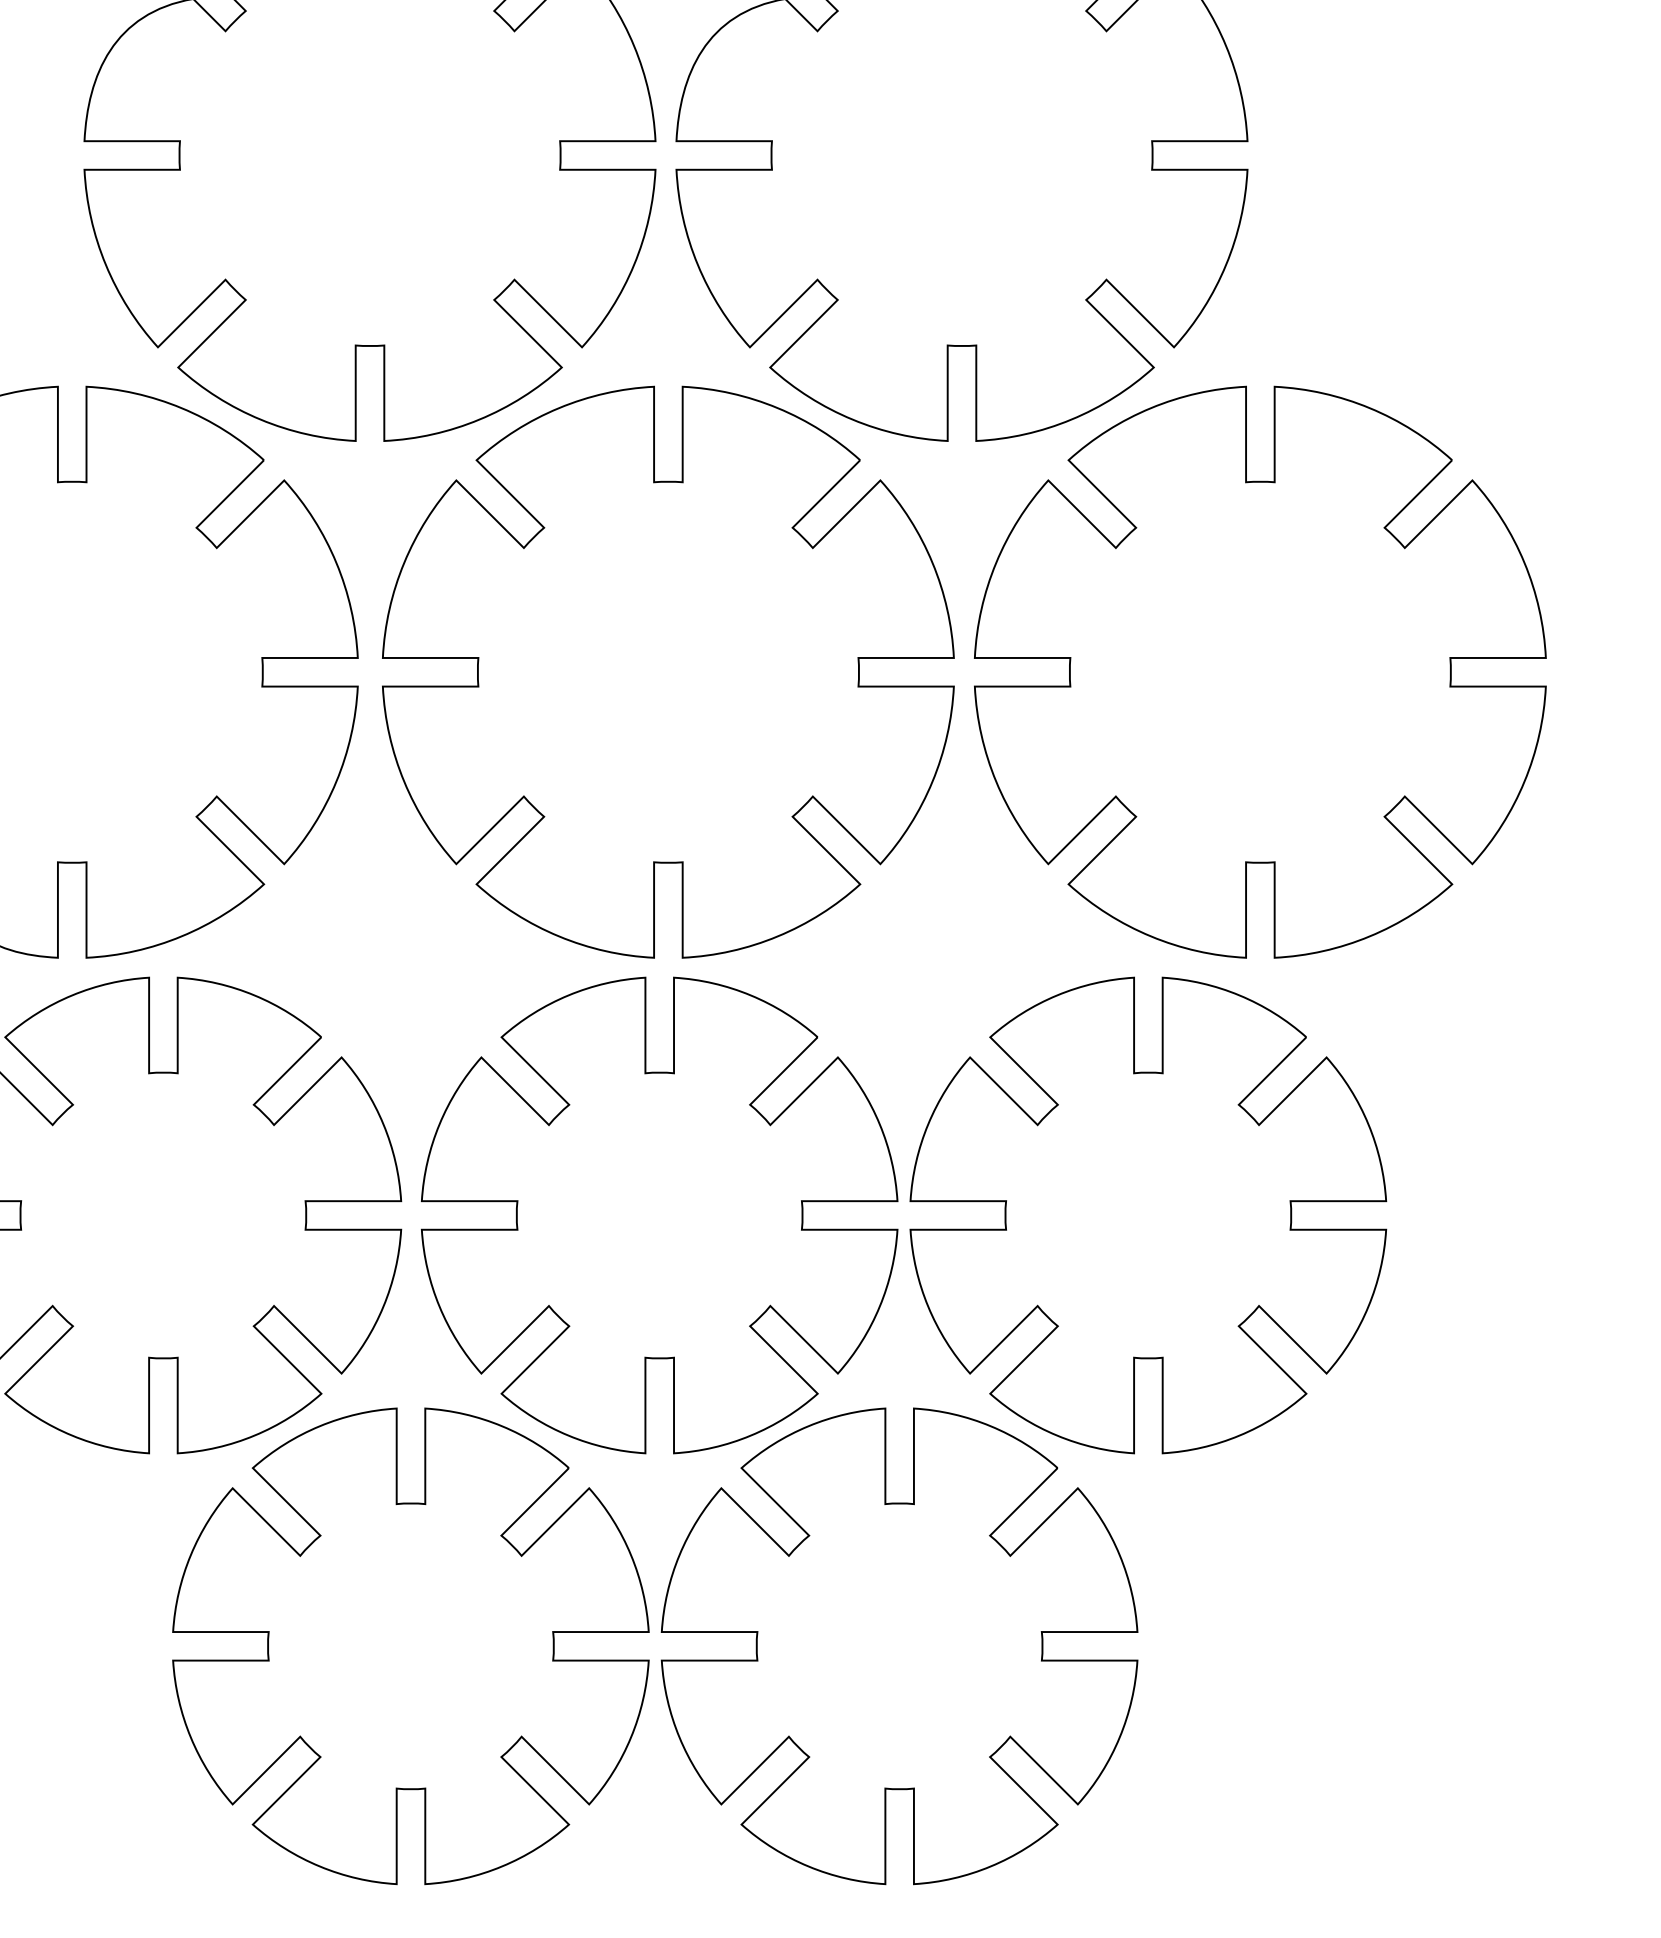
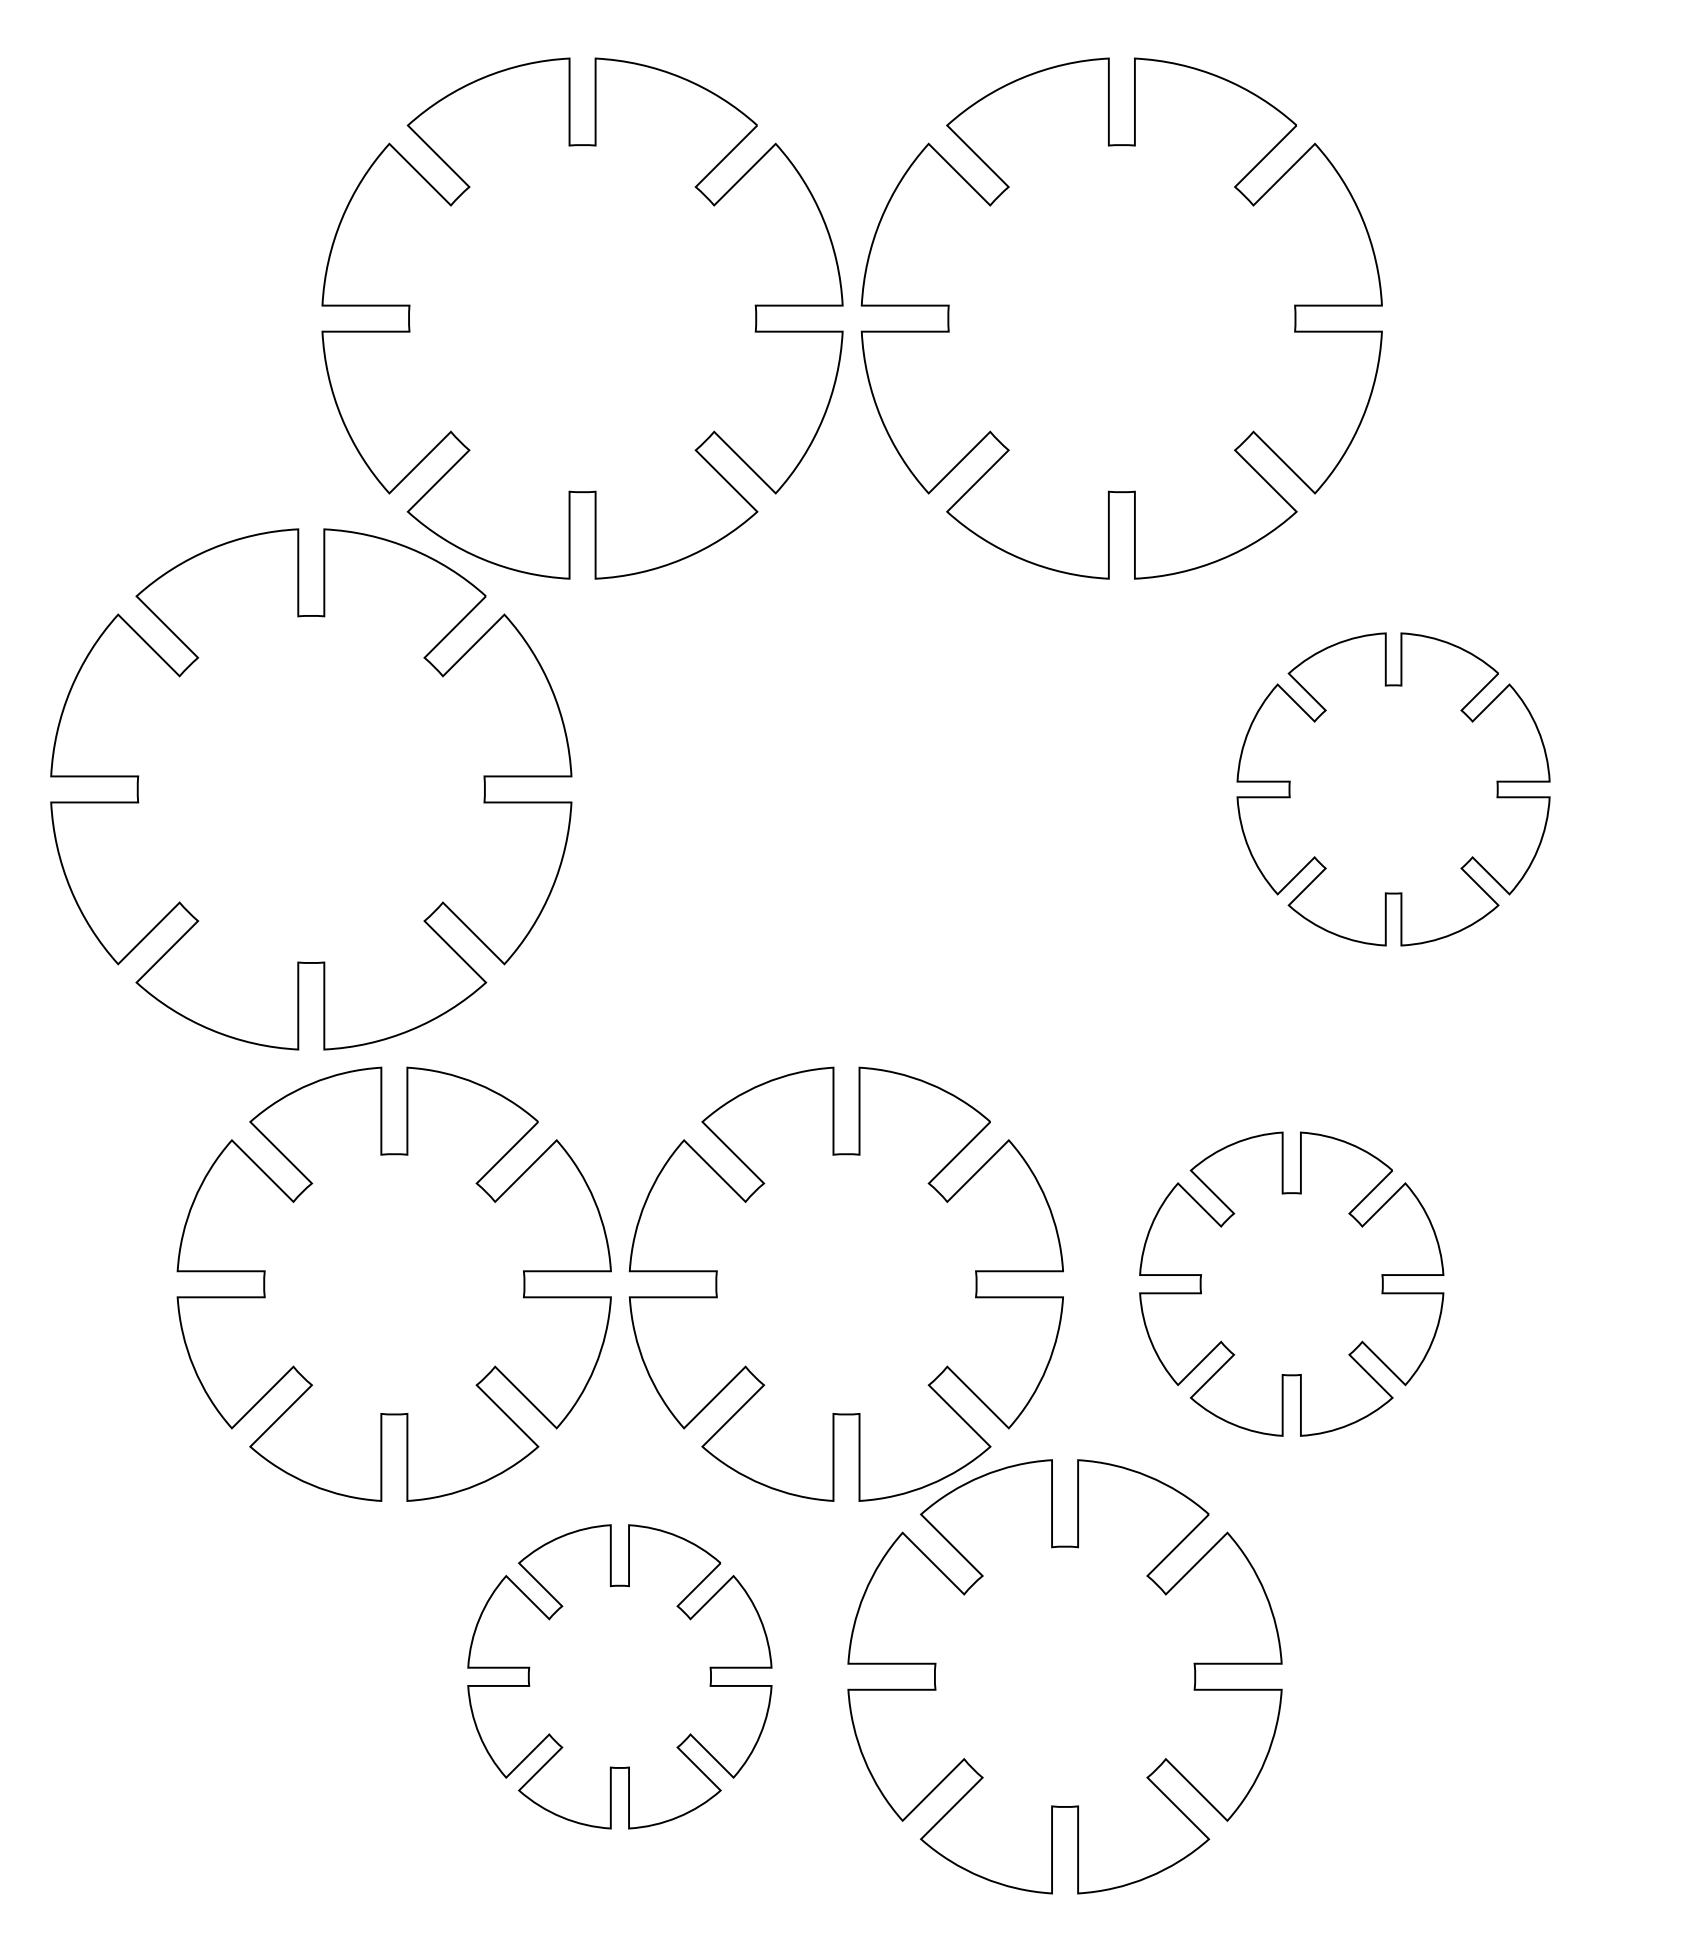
part: (668, 672) -> (854, 789), removed
part: (1260, 672) -> (1393, 789), size x0.6
part: (1148, 1214) -> (1291, 1283), size x0.7
part: (410, 1646) -> (619, 1676), size x0.7

